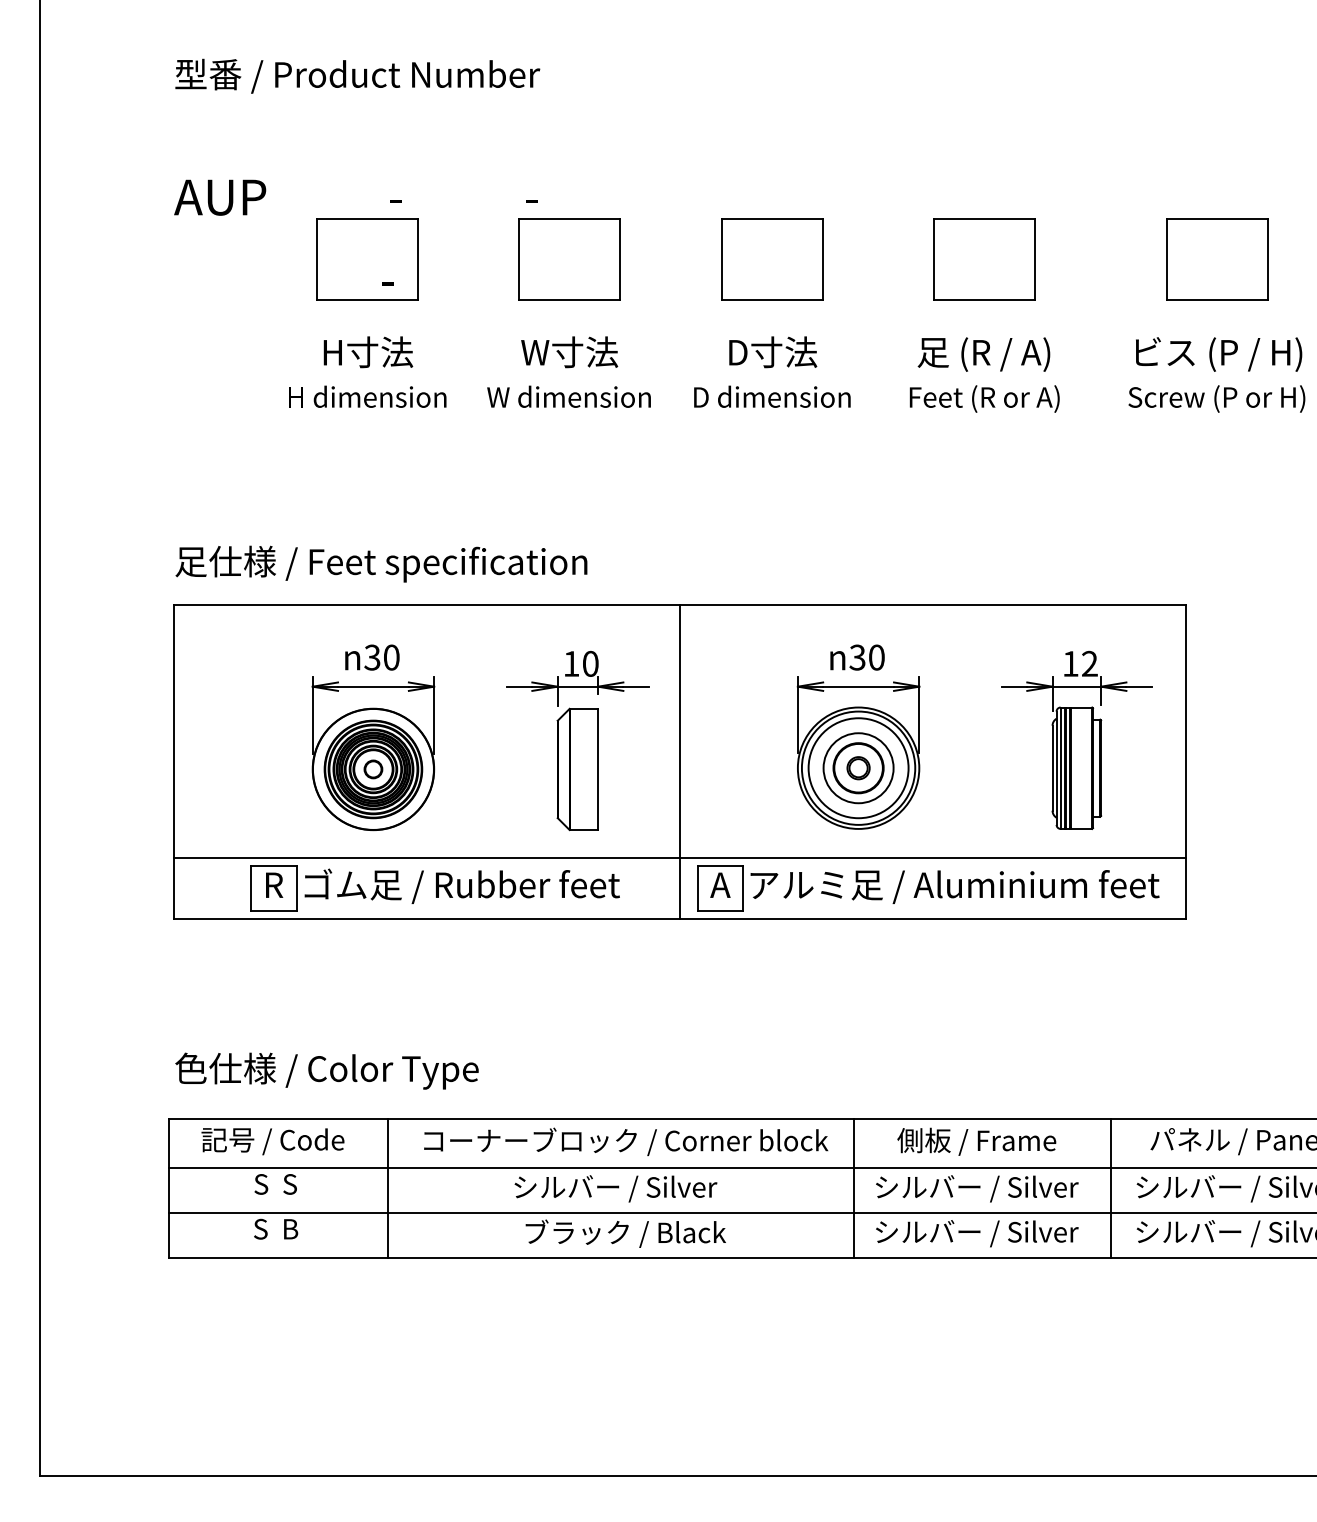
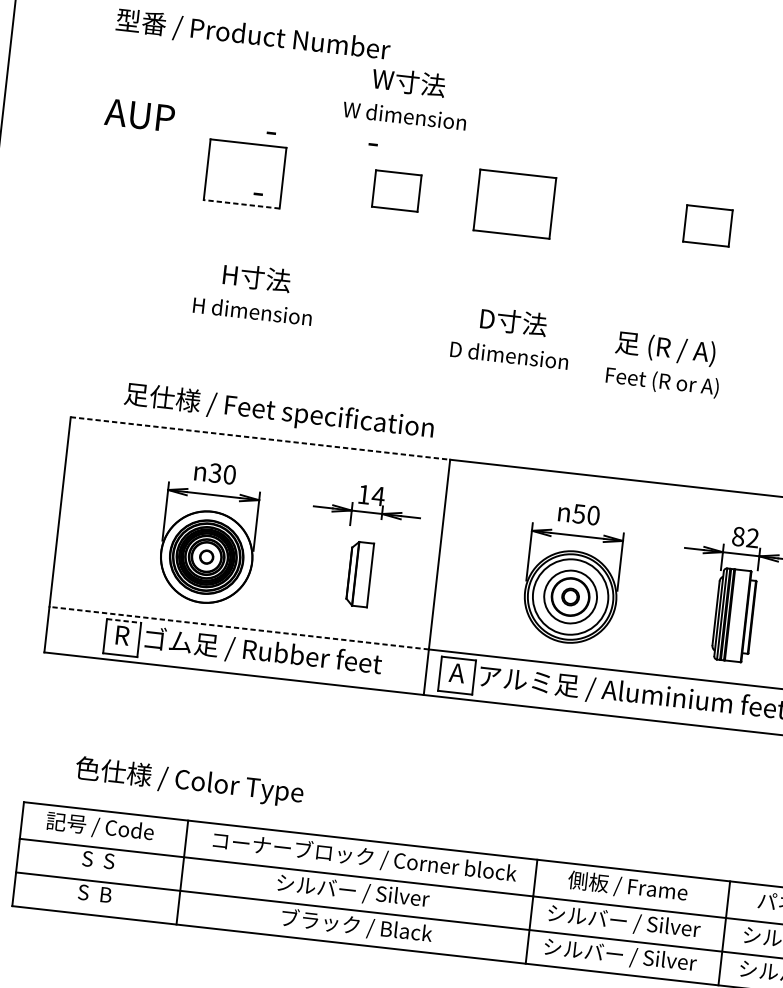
part: (569, 259) -> (396, 191), size x0.6
part: (772, 259) -> (515, 204), moved
part: (984, 259) -> (707, 226), size x0.6
line: (367, 299) -> (241, 204), solid -> dashed
text: (367, 371) -> (254, 292), moved
text: (568, 371) -> (406, 96), moved
text: (772, 371) -> (511, 336), moved
text: (984, 374) -> (664, 363), moved
text: (381, 563) -> (279, 411), moved
line: (426, 605) -> (260, 438), solid -> dashed
text: (857, 657) -> (579, 513), 30 -> 50
text: (590, 663) -> (378, 495), 10 -> 14
text: (1070, 663) -> (738, 536), 12 -> 82
part: (577, 769) -> (359, 574), size x0.7
line: (426, 858) -> (239, 628), solid -> dashed
line: (274, 865) -> (124, 620), solid -> dashed
text: (326, 1070) -> (189, 781), moved

